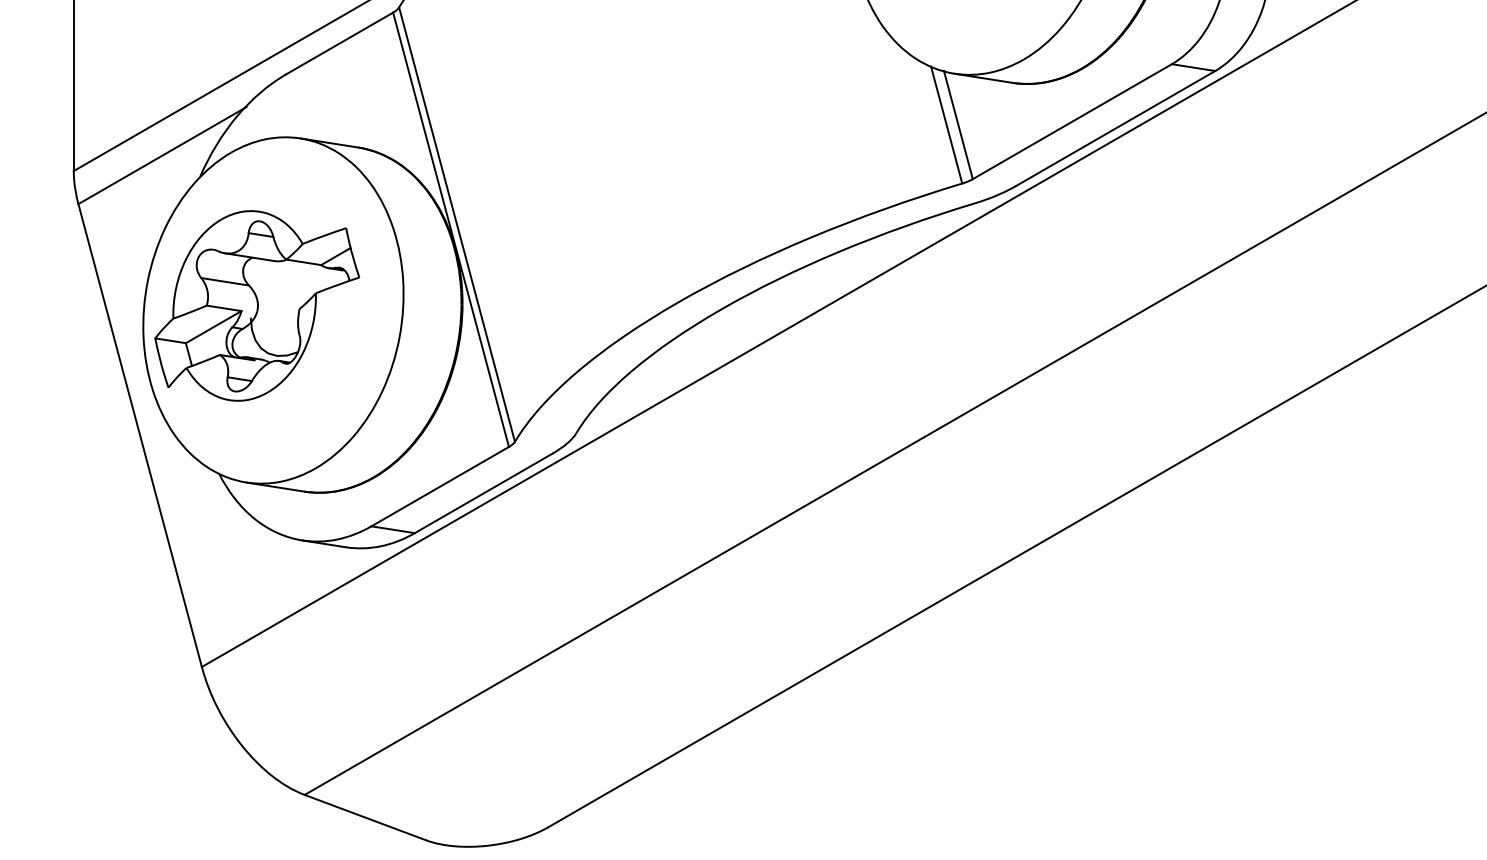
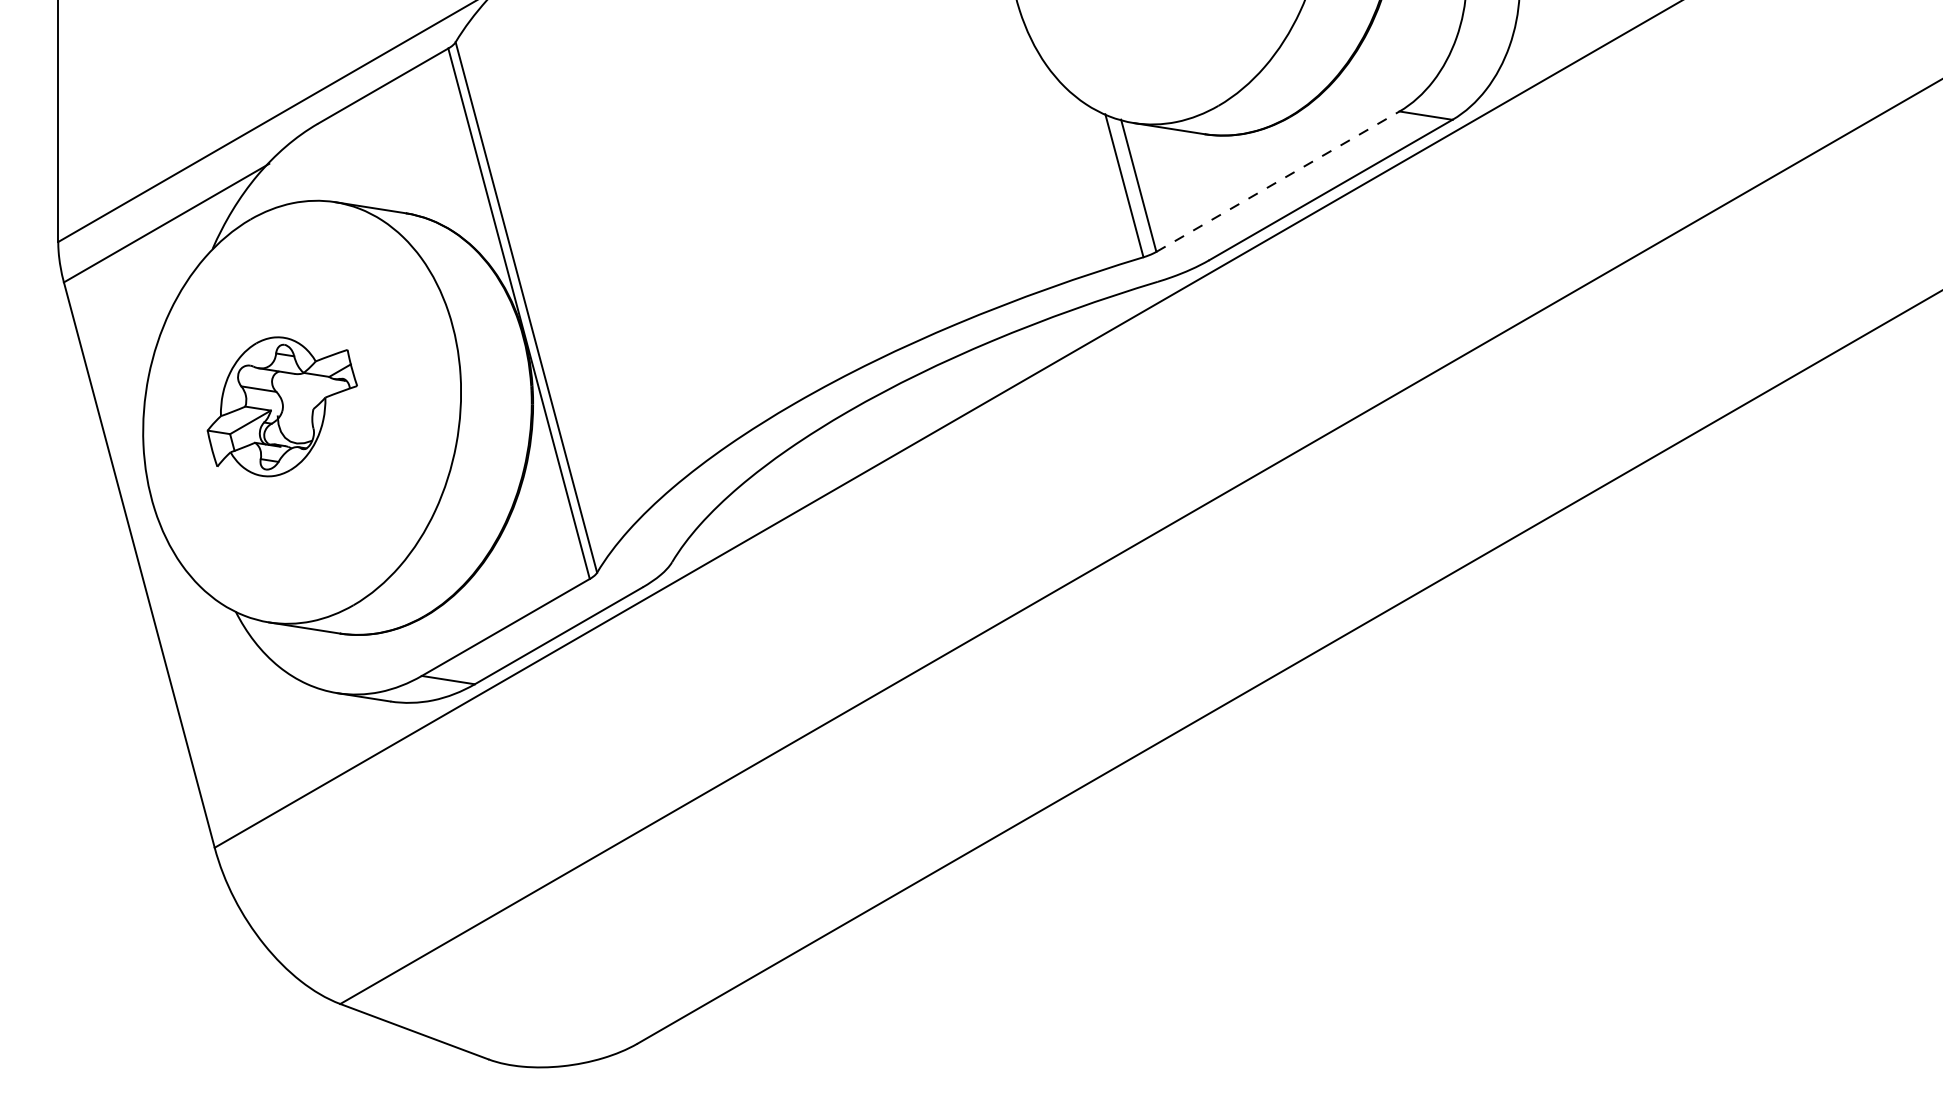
line: (1072, 121) -> (1278, 181), solid -> dashed
part: (257, 305) -> (282, 406), size x0.6

